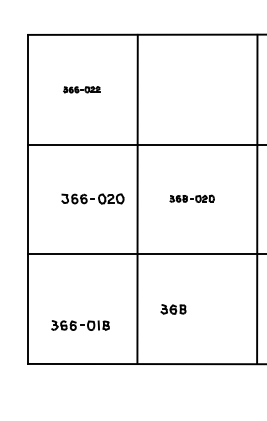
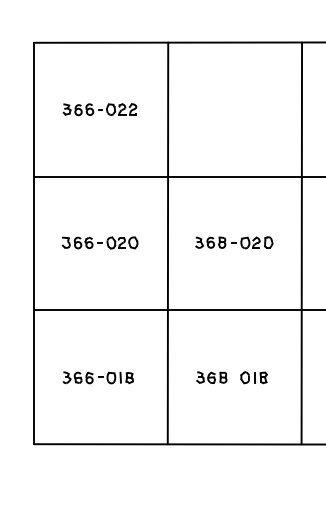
part: (81, 89) -> (99, 109), size x1.67
part: (92, 198) -> (99, 242), moved
part: (192, 198) -> (234, 242), size x1.43
line: (257, 198) -> (302, 242), moved
part: (207, 309) -> (253, 377), added
part: (80, 325) -> (98, 377), moved

